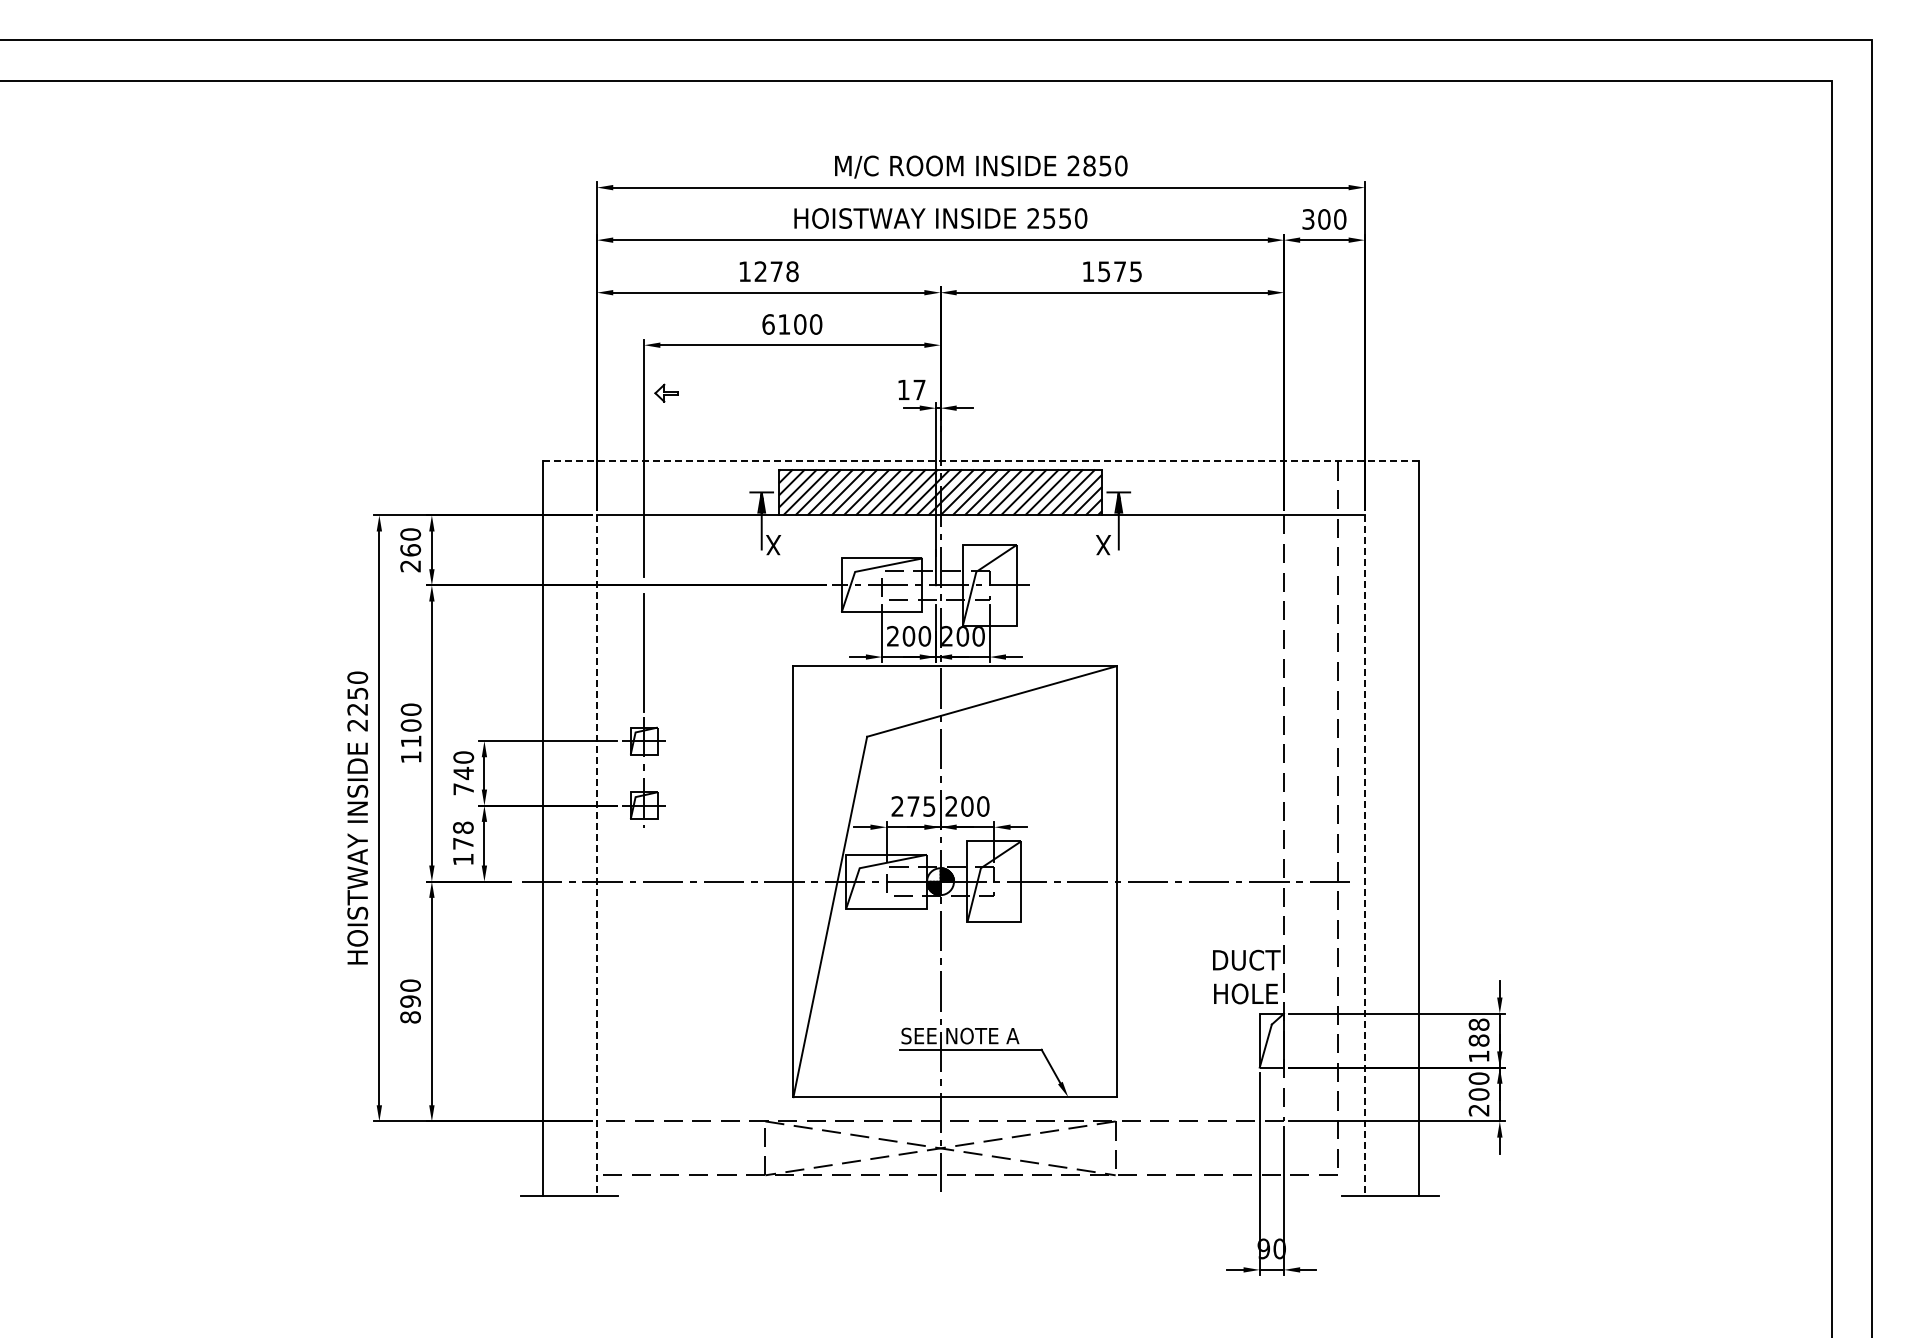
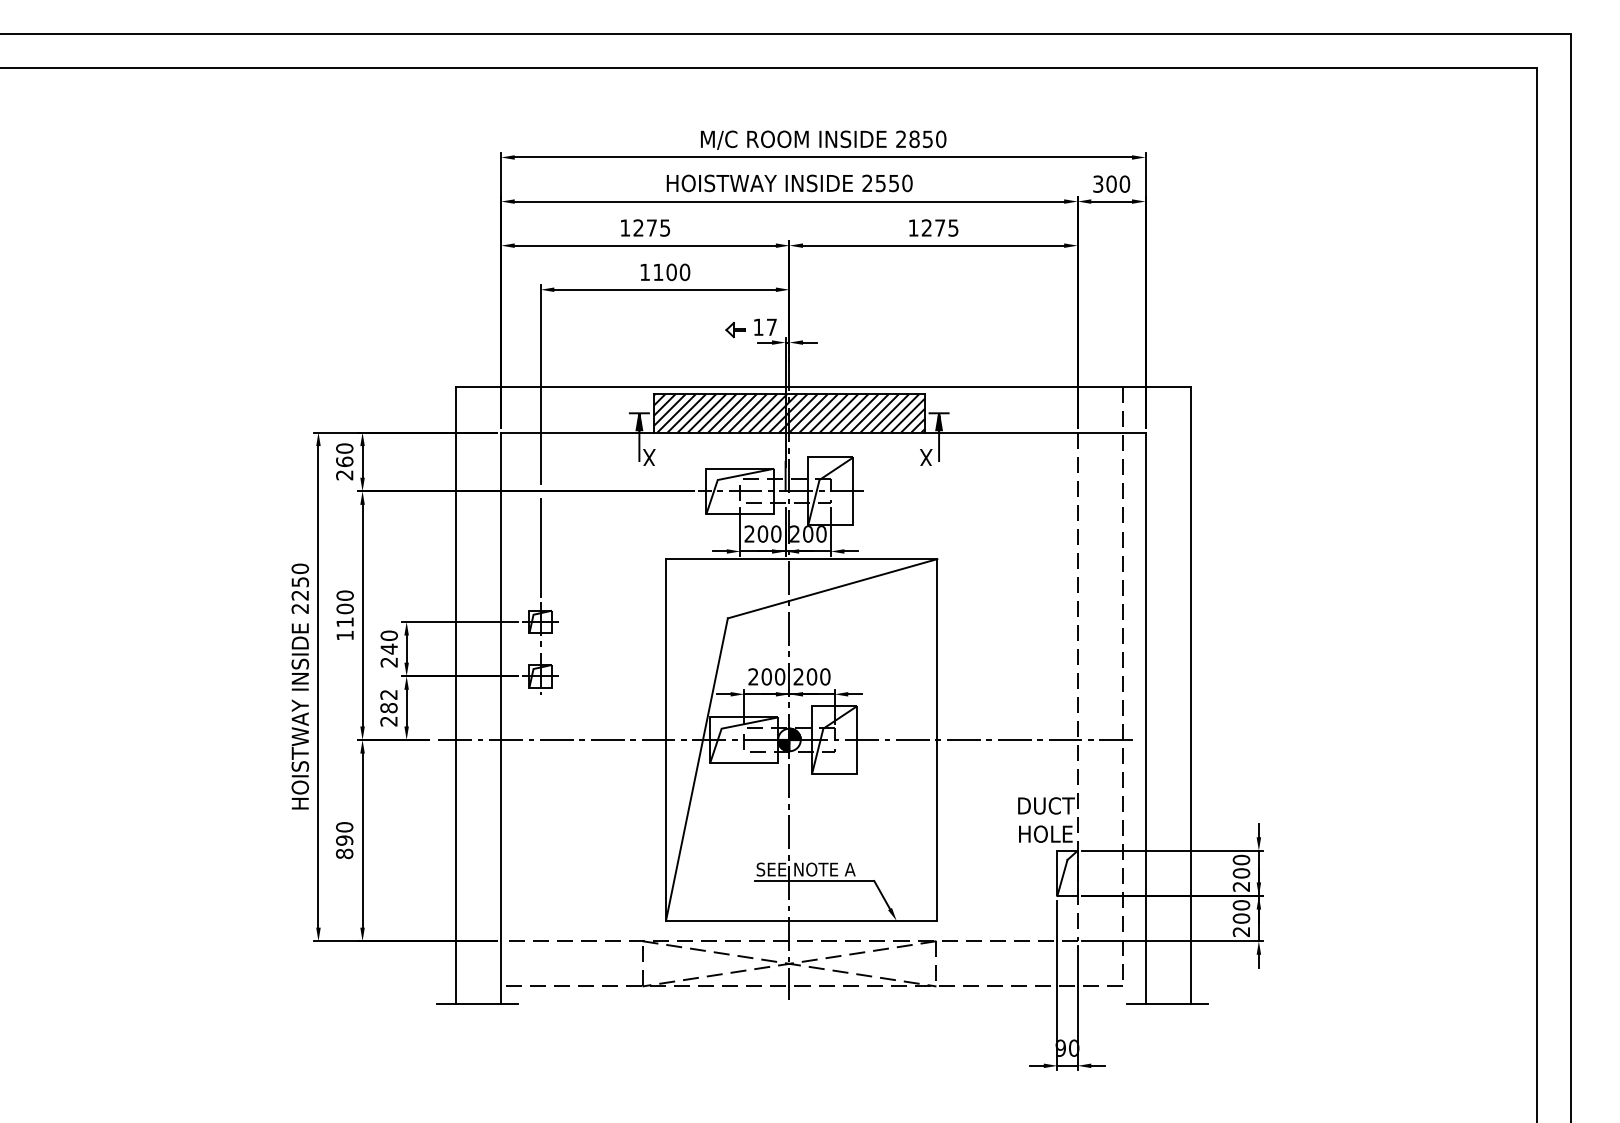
text: (792, 271) -> (665, 227), 1278 -> 1275
text: (1103, 271) -> (926, 227), 1575 -> 1275
text: (768, 324) -> (645, 272), 6100 -> 1100
part: (666, 392) -> (735, 329), moved
line: (980, 461) -> (823, 387), dashed -> solid
text: (463, 789) -> (389, 662), 740 -> 240
text: (921, 806) -> (773, 676), 275 -> 200
text: (463, 843) -> (389, 707), 178 -> 282
line: (597, 856) -> (501, 718), dashed -> solid
line: (1364, 856) -> (1145, 718), dashed -> solid
text: (1478, 1040) -> (1240, 873), 188 -> 200

